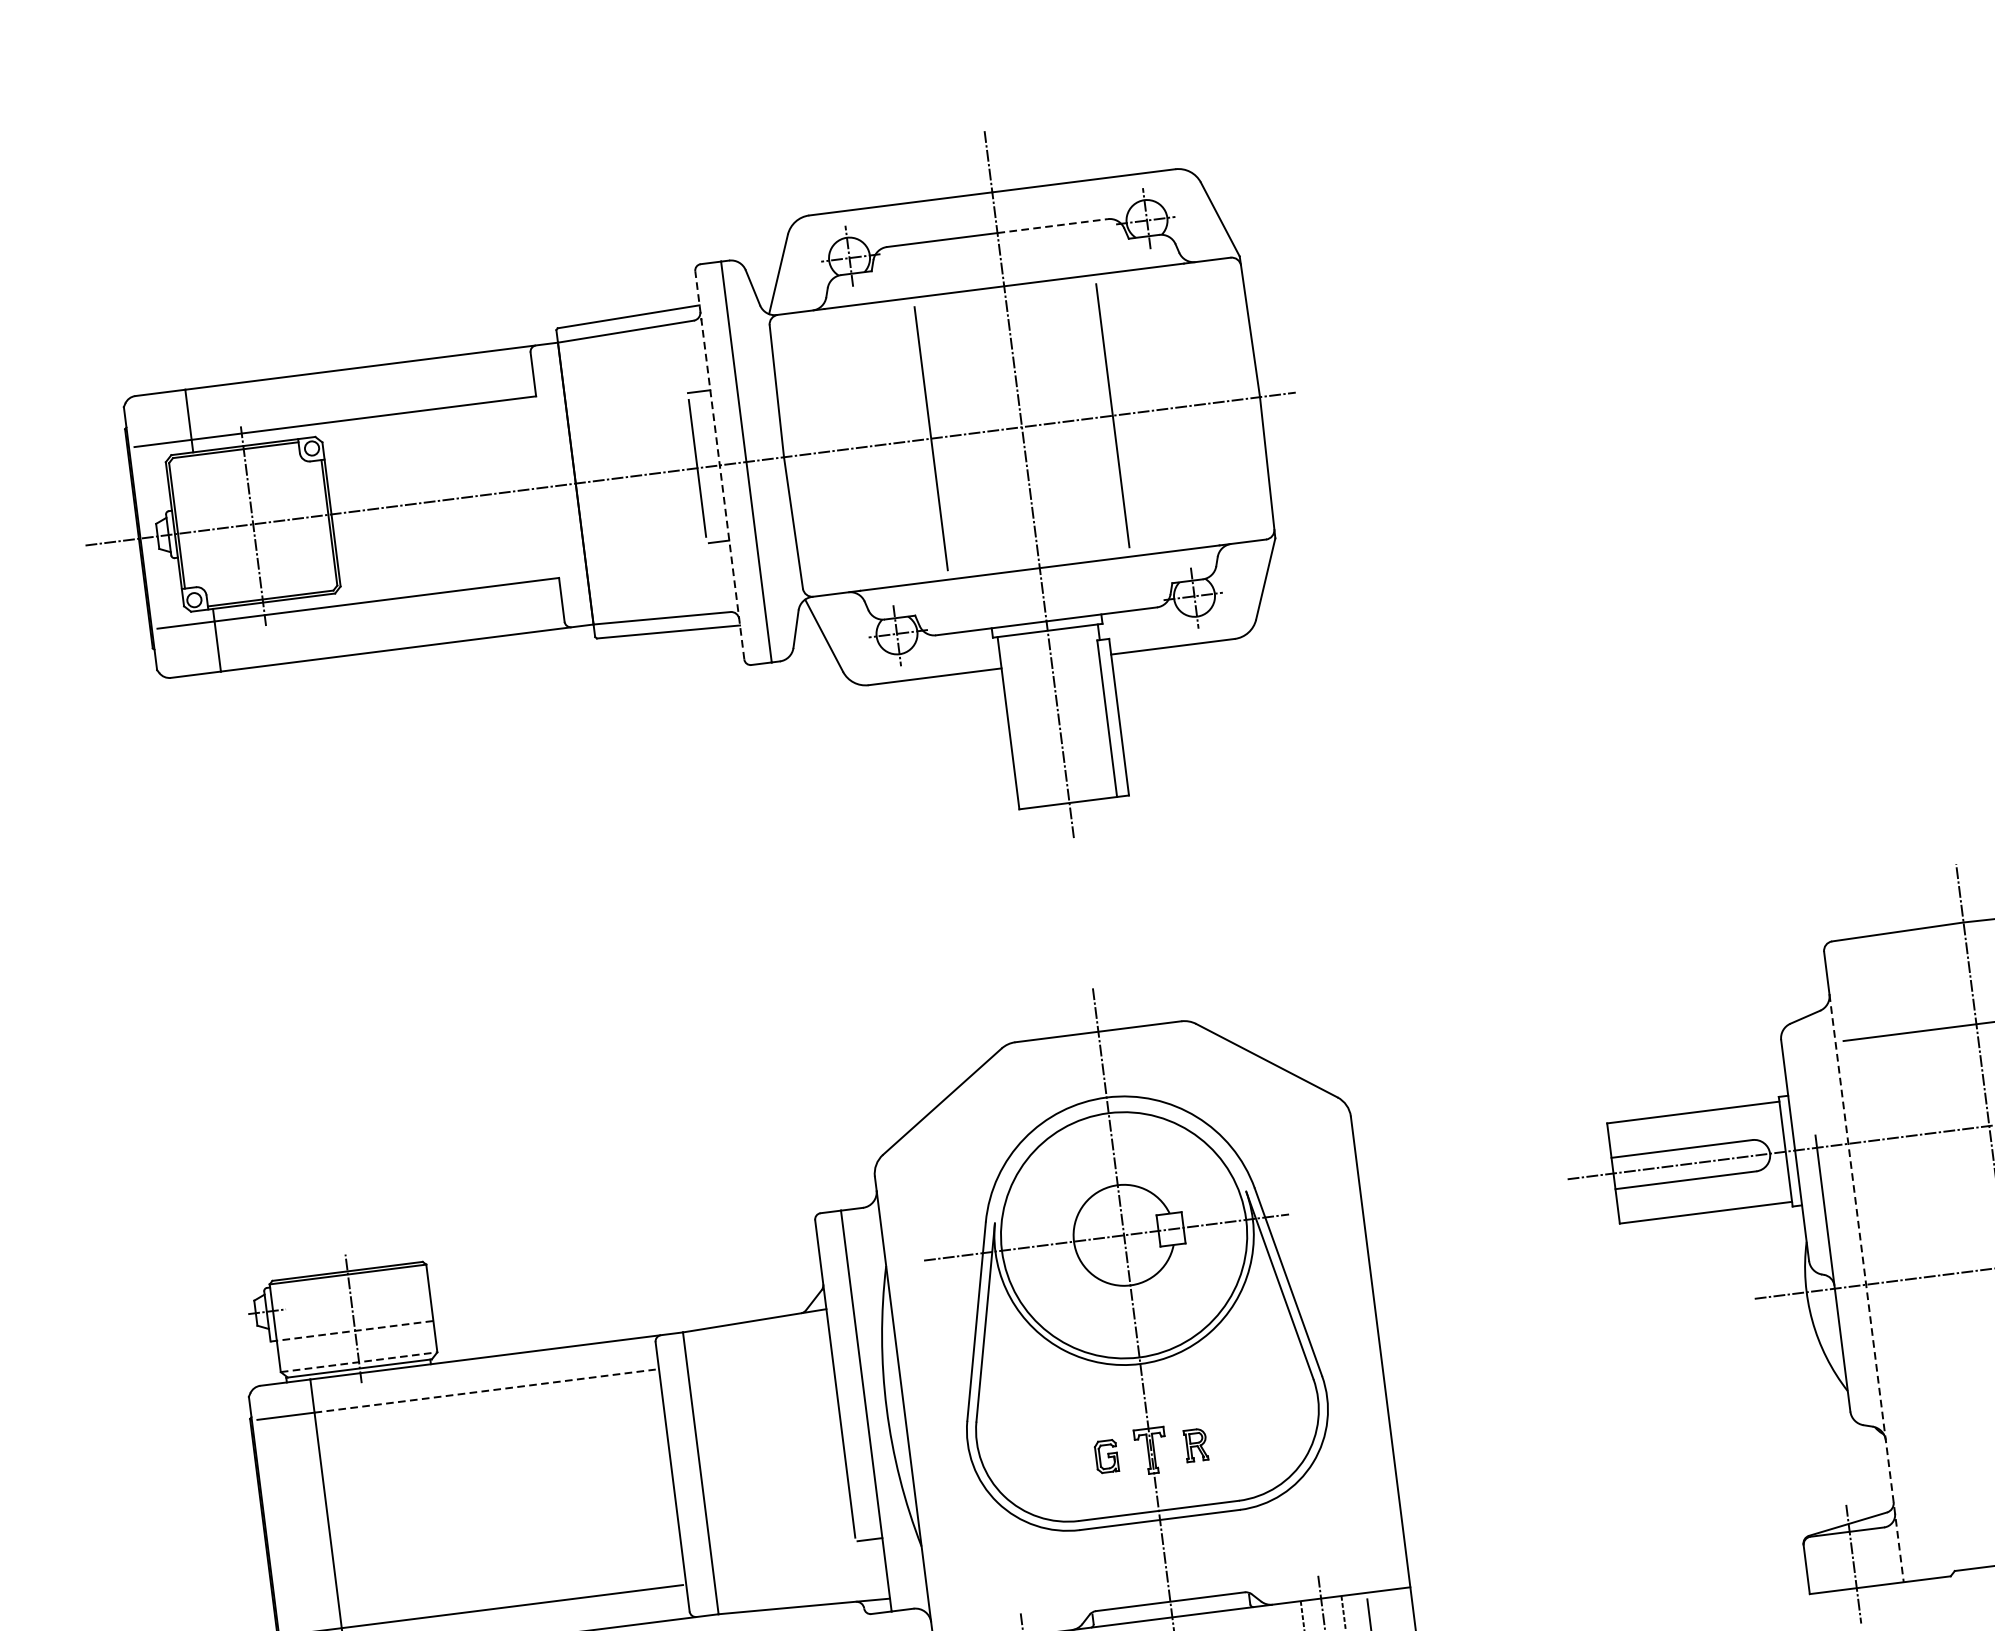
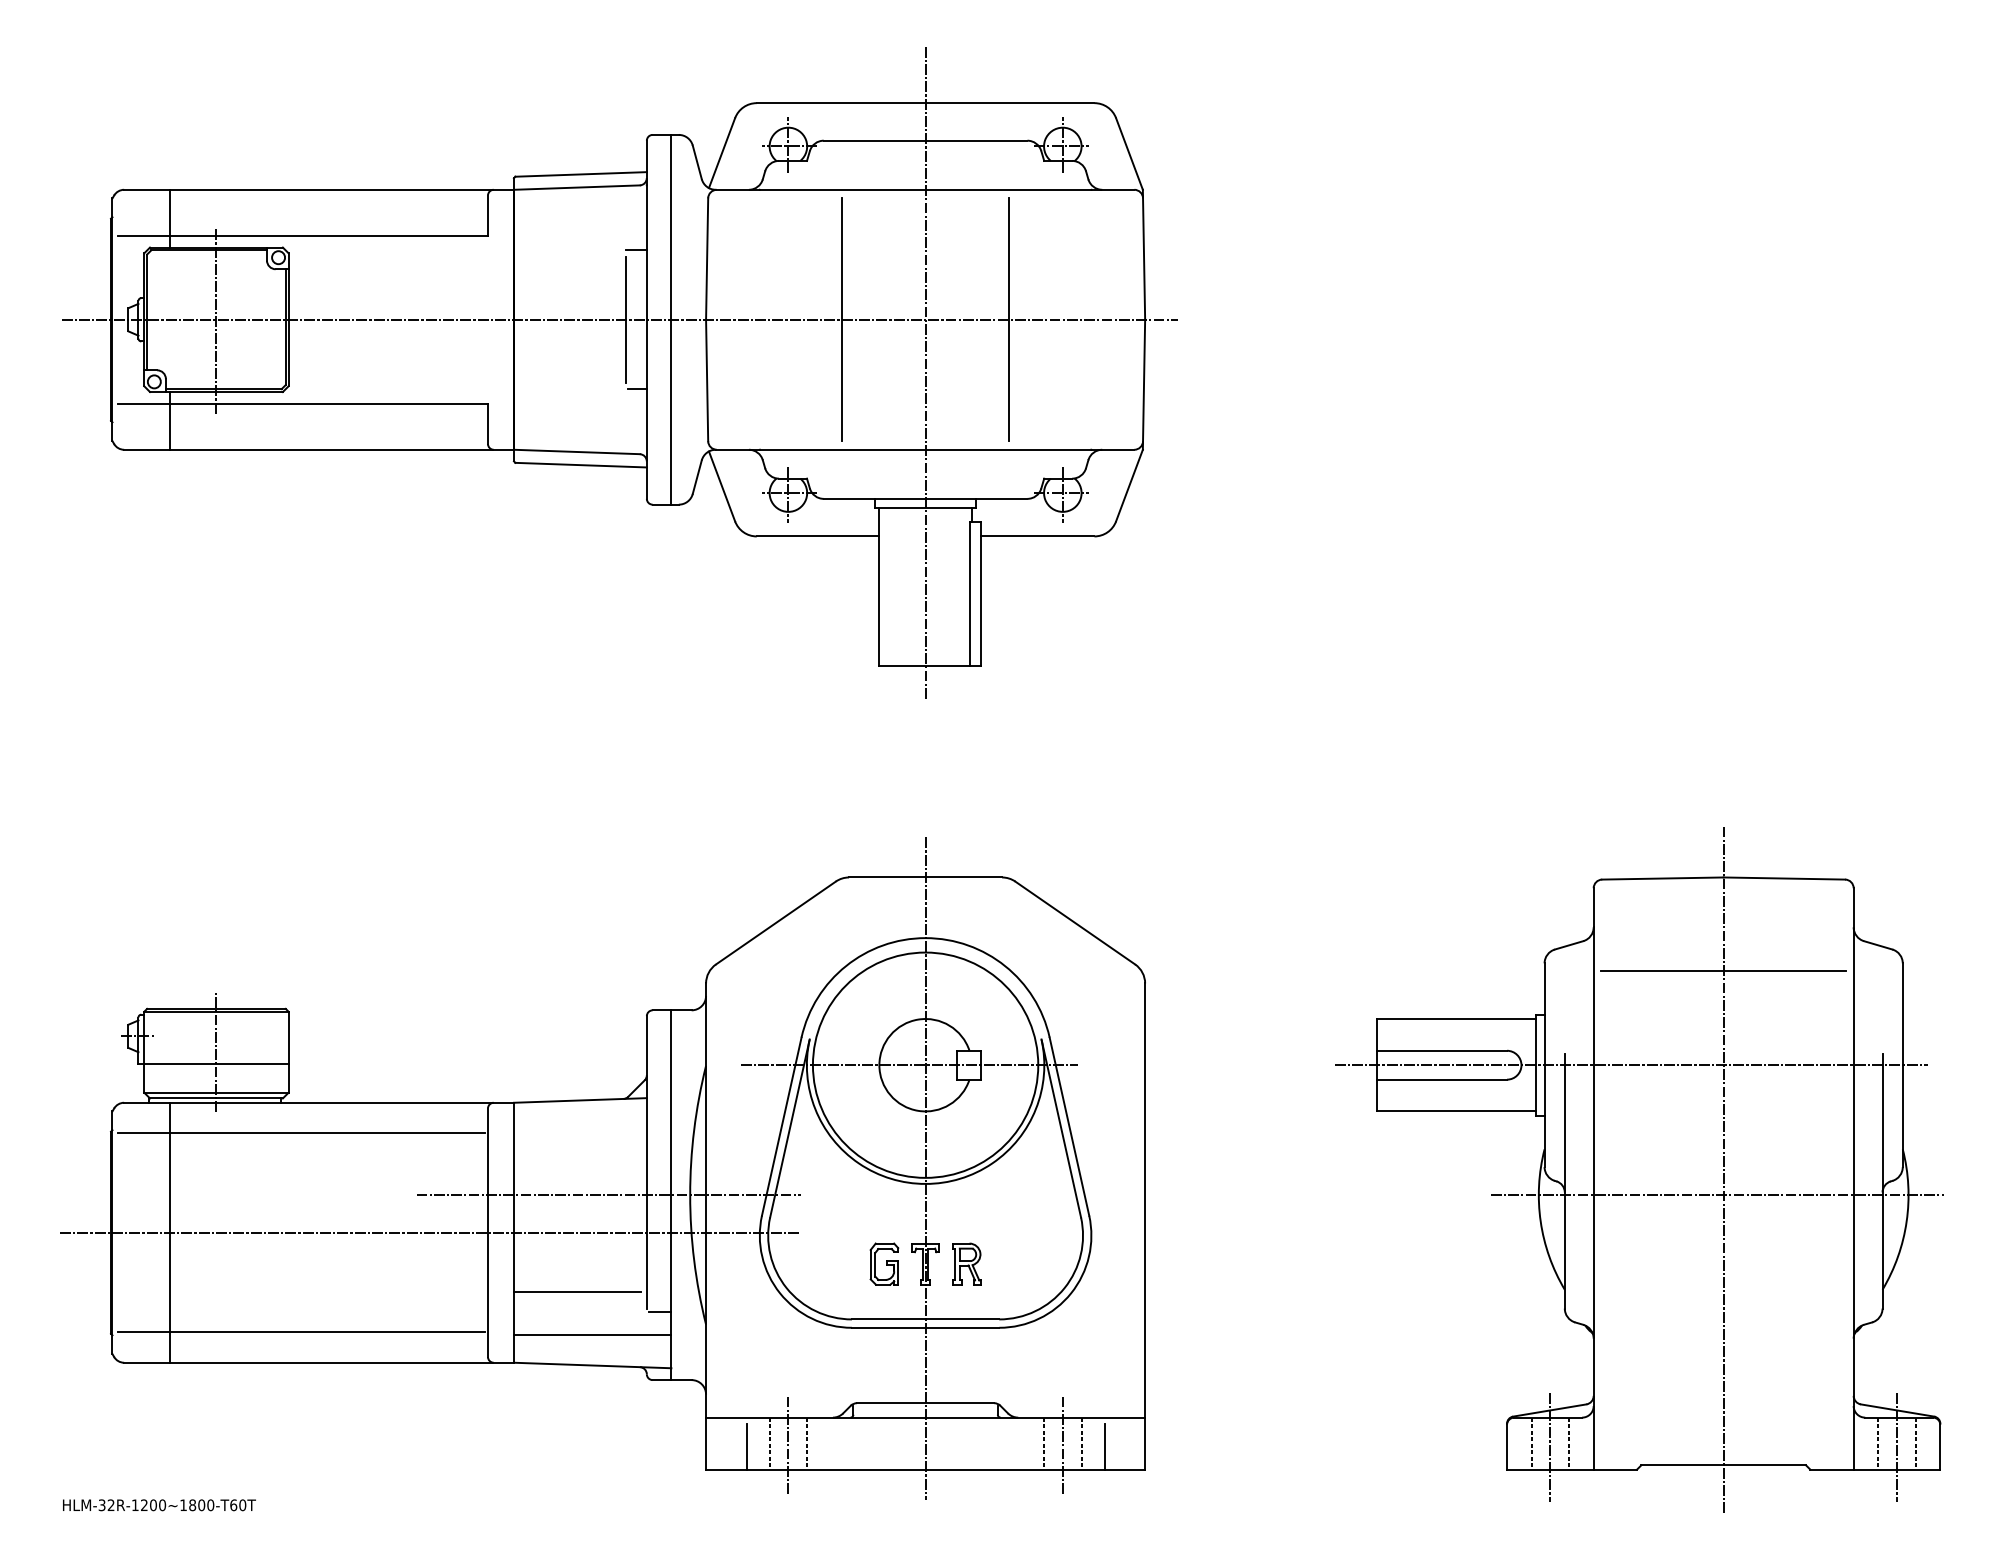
line: (1052, 225) -> (976, 140), dashed -> solid
line: (719, 465) -> (646, 319), dashed -> solid
line: (1866, 1288) -> (1593, 1198), dashed -> solid
line: (352, 1330) -> (214, 1063), dashed -> solid
line: (359, 1362) -> (216, 1092), dashed -> solid
line: (486, 1391) -> (328, 1133), dashed -> solid
line: (798, 1419) -> (608, 1195), added
part: (1195, 1444) -> (966, 1263), size x1.43
part: (1106, 1455) -> (884, 1263), size x1.43
line: (610, 1484) -> (430, 1232), added
line: (777, 1529) -> (577, 1292), added
line: (1873, 1557) -> (1569, 1443), added
line: (1832, 1562) -> (1531, 1443), added
line: (800, 1573) -> (592, 1335), added

